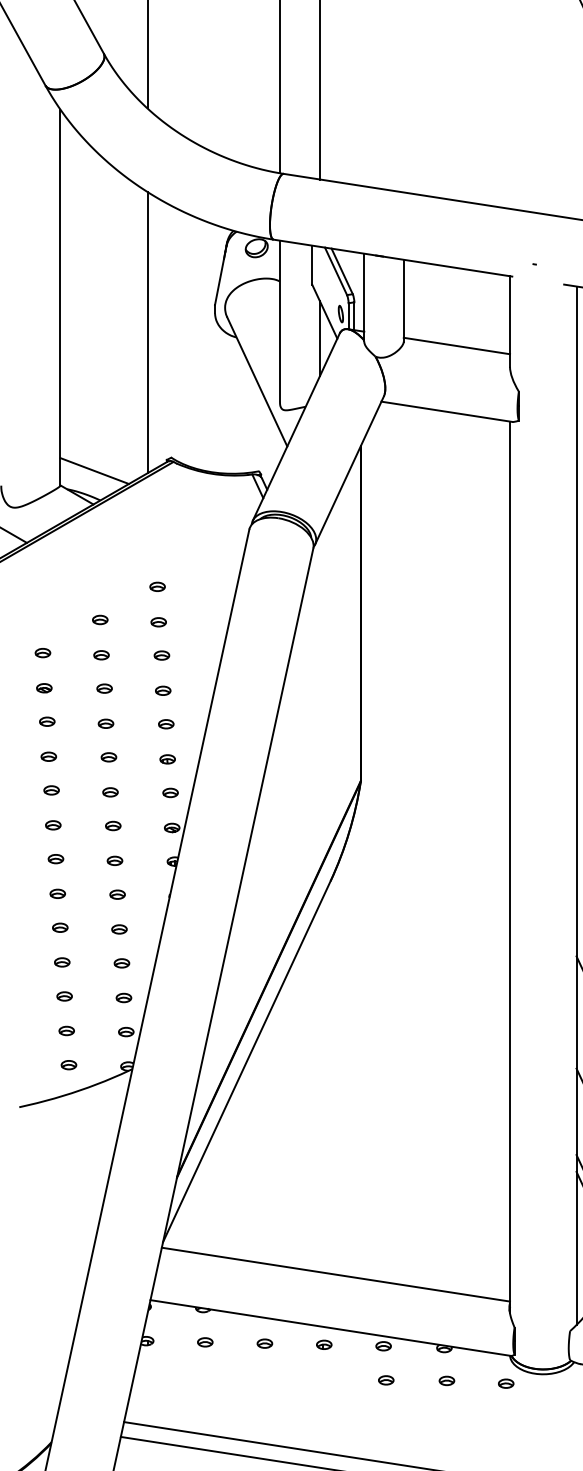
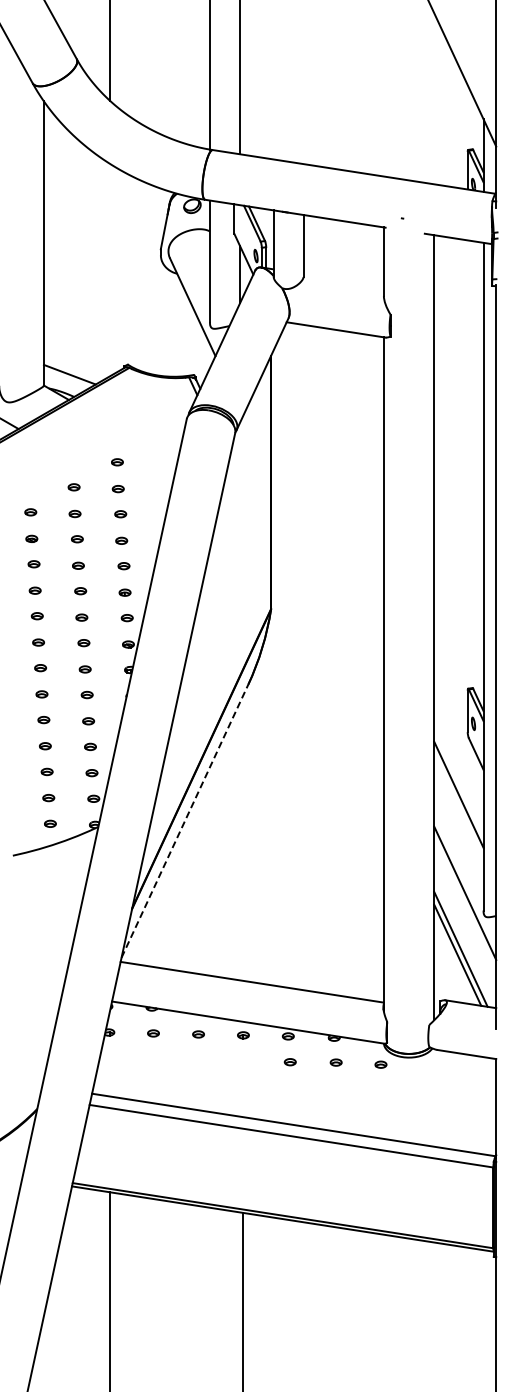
line: (147, 331) -> (109, 269), removed
line: (456, 345) -> (343, 279), removed
line: (247, 1060) -> (185, 820), solid -> dashed

